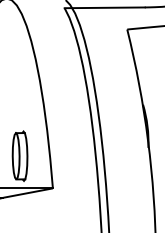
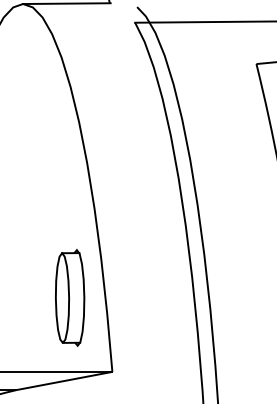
part: (19, 155) -> (68, 296), moved

